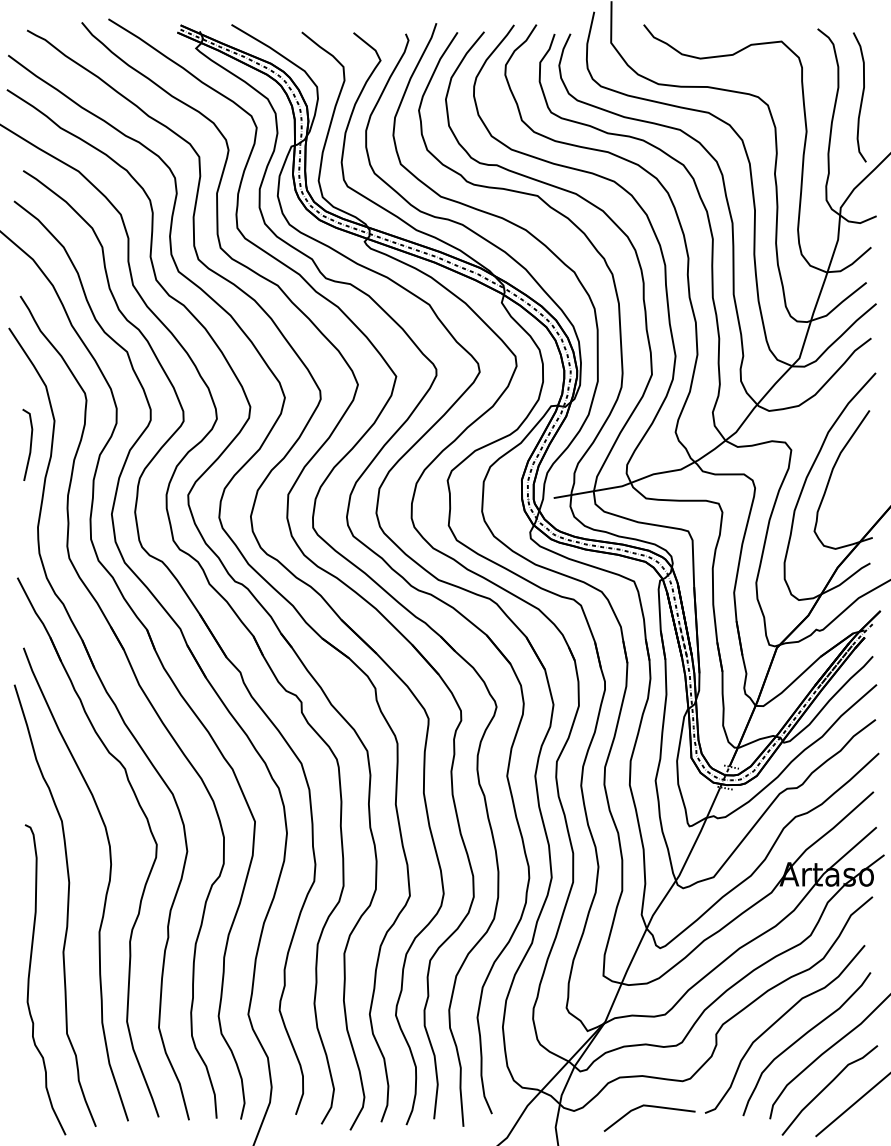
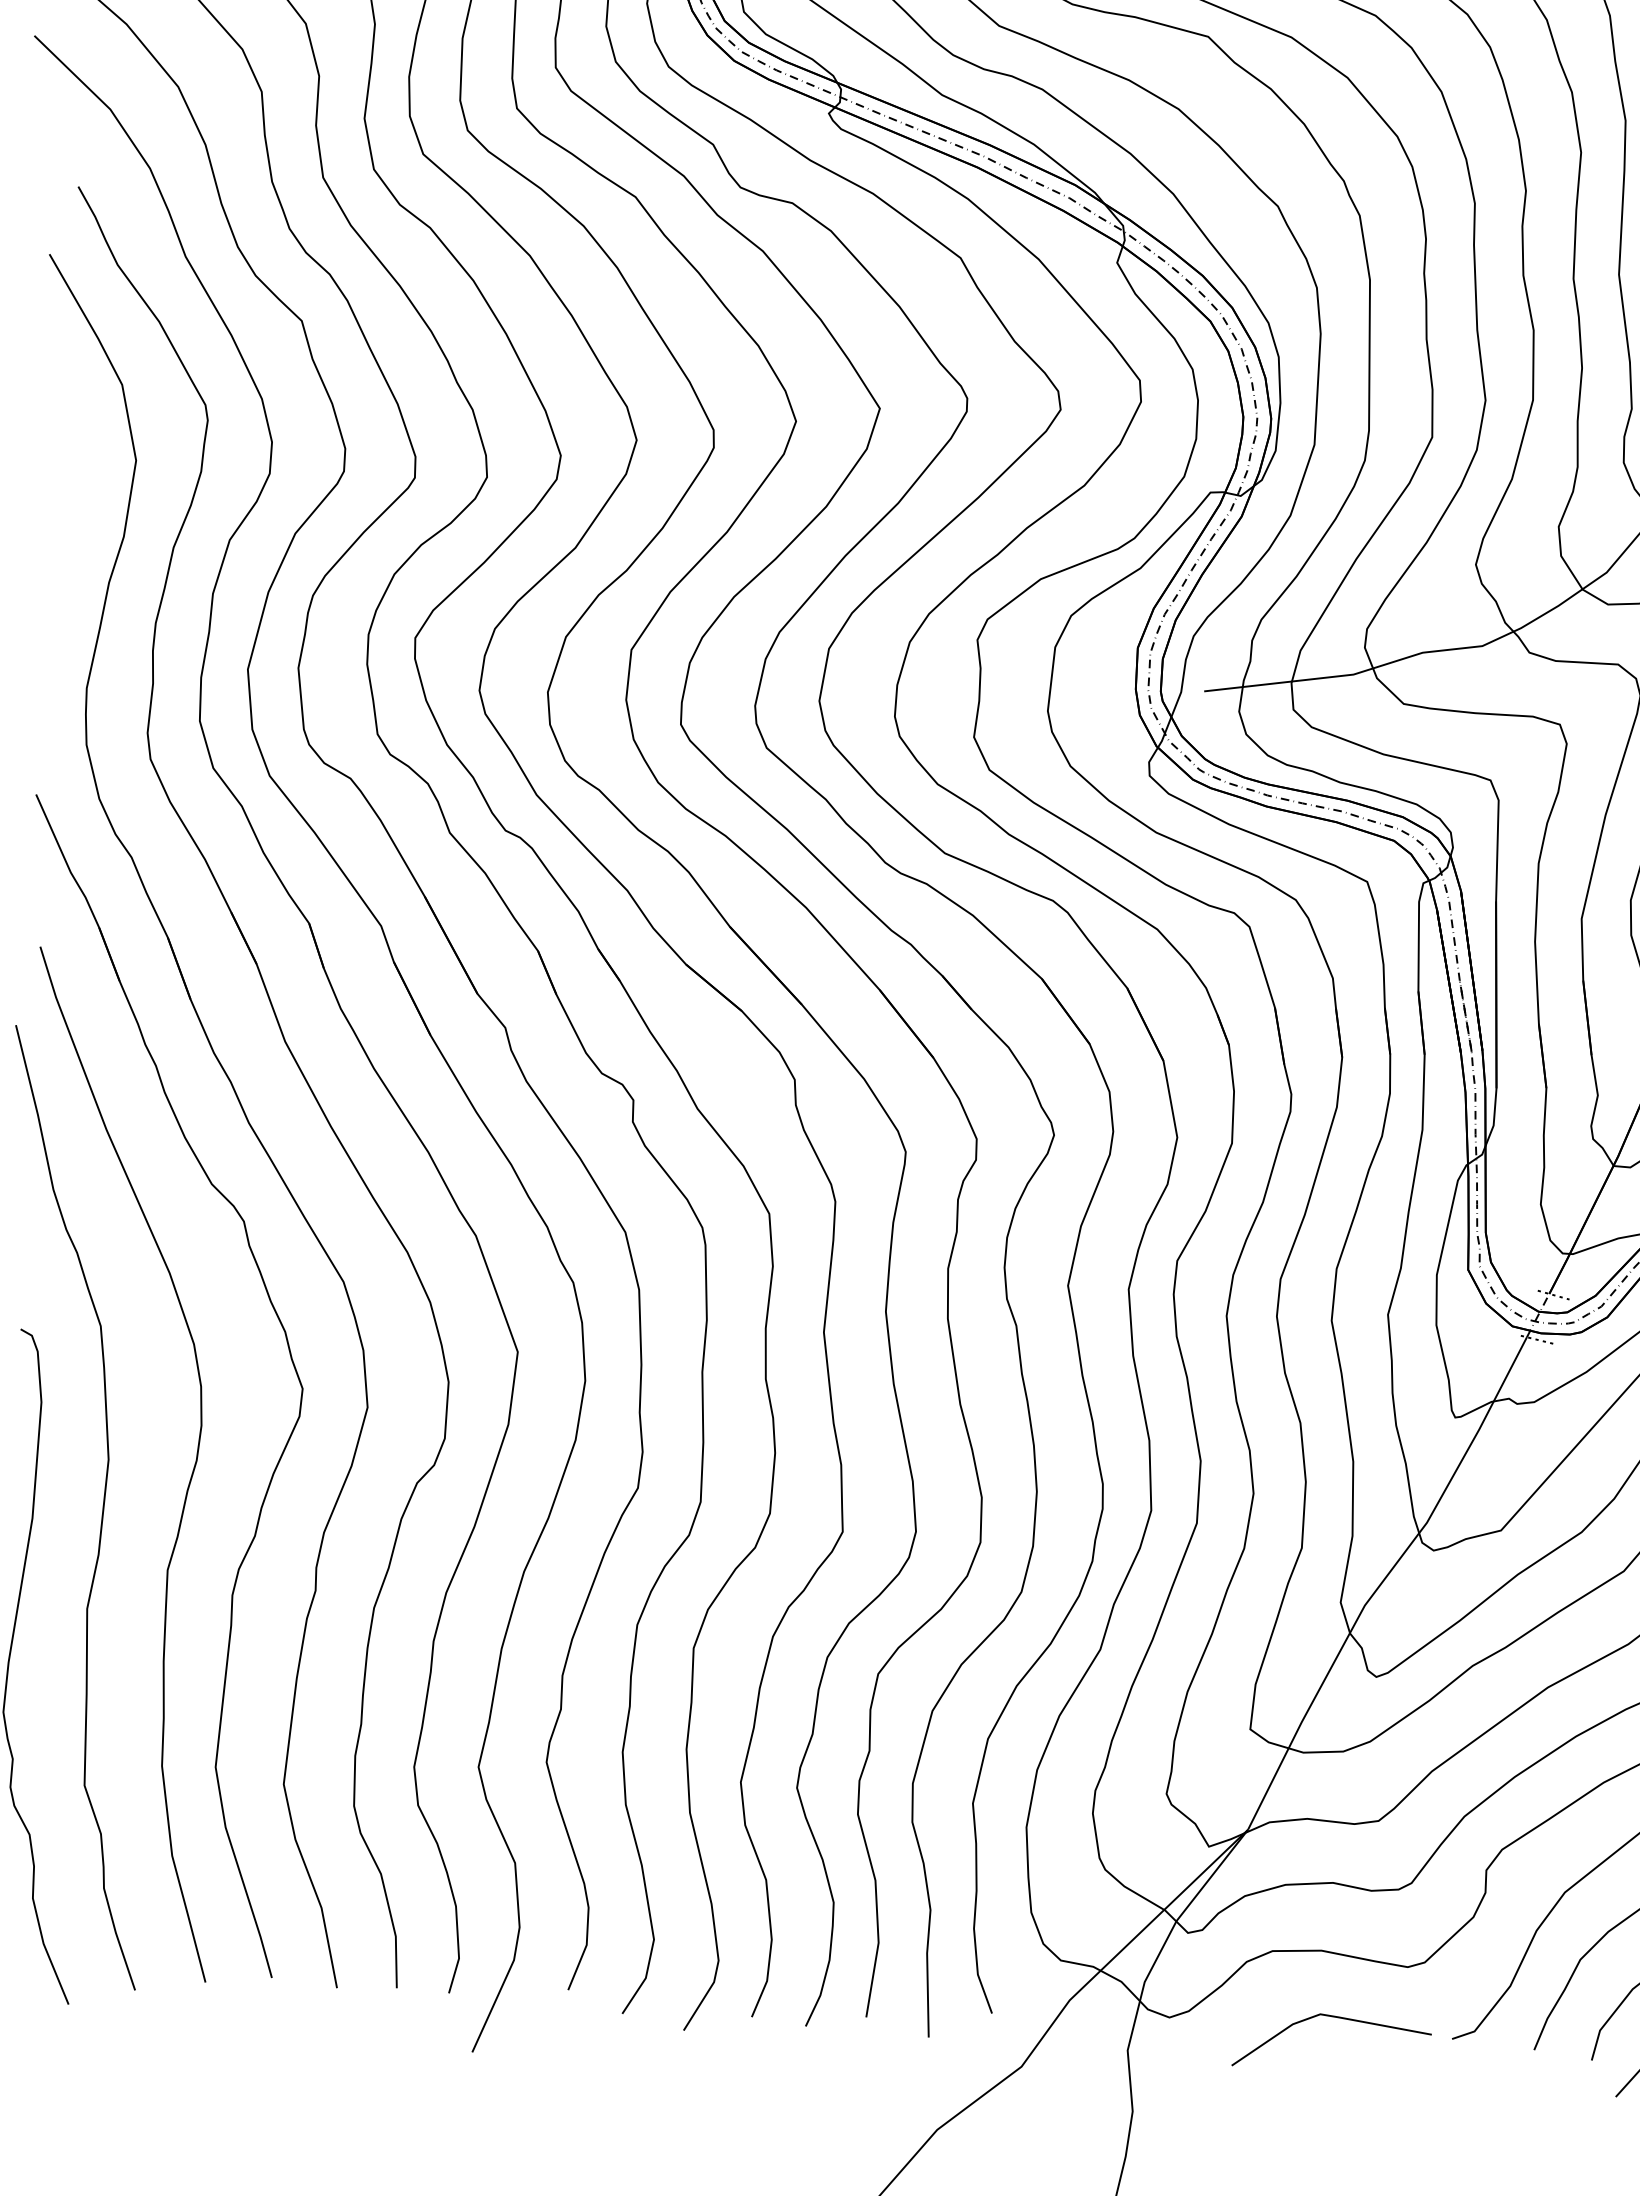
line: (30, 444) -> (81, 508), removed

